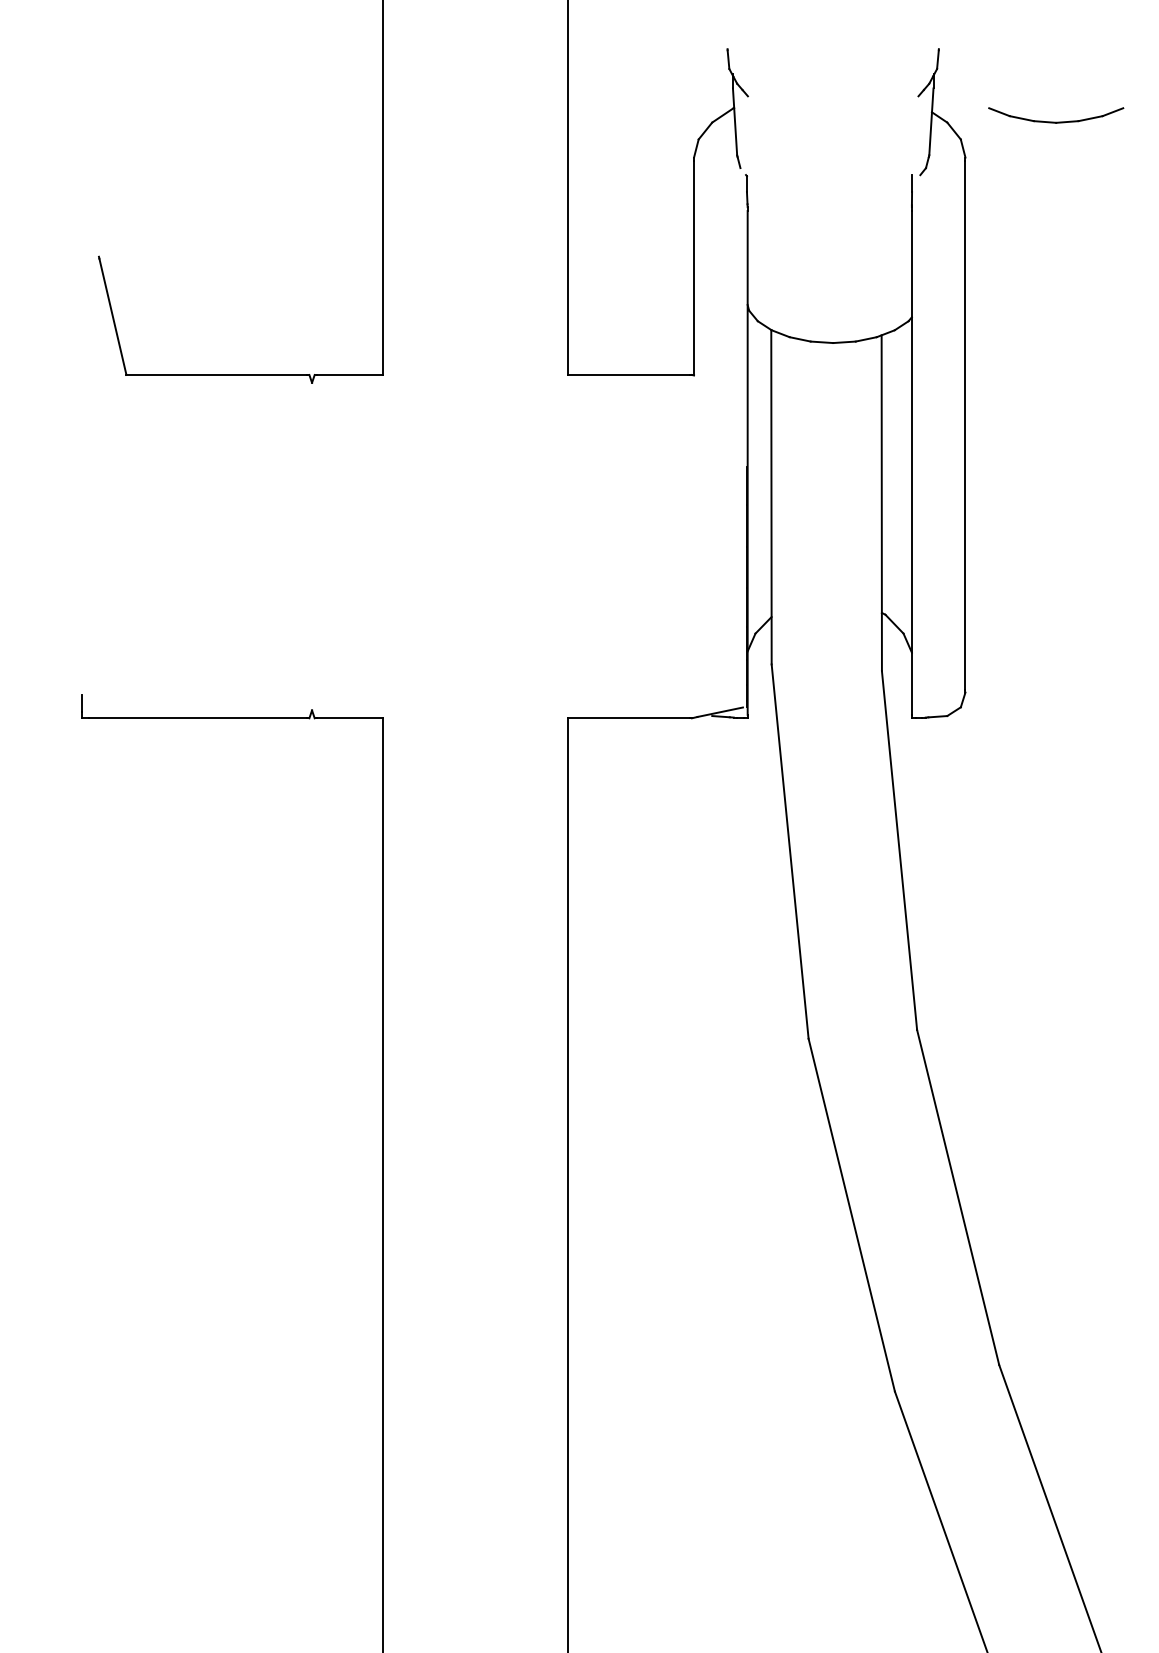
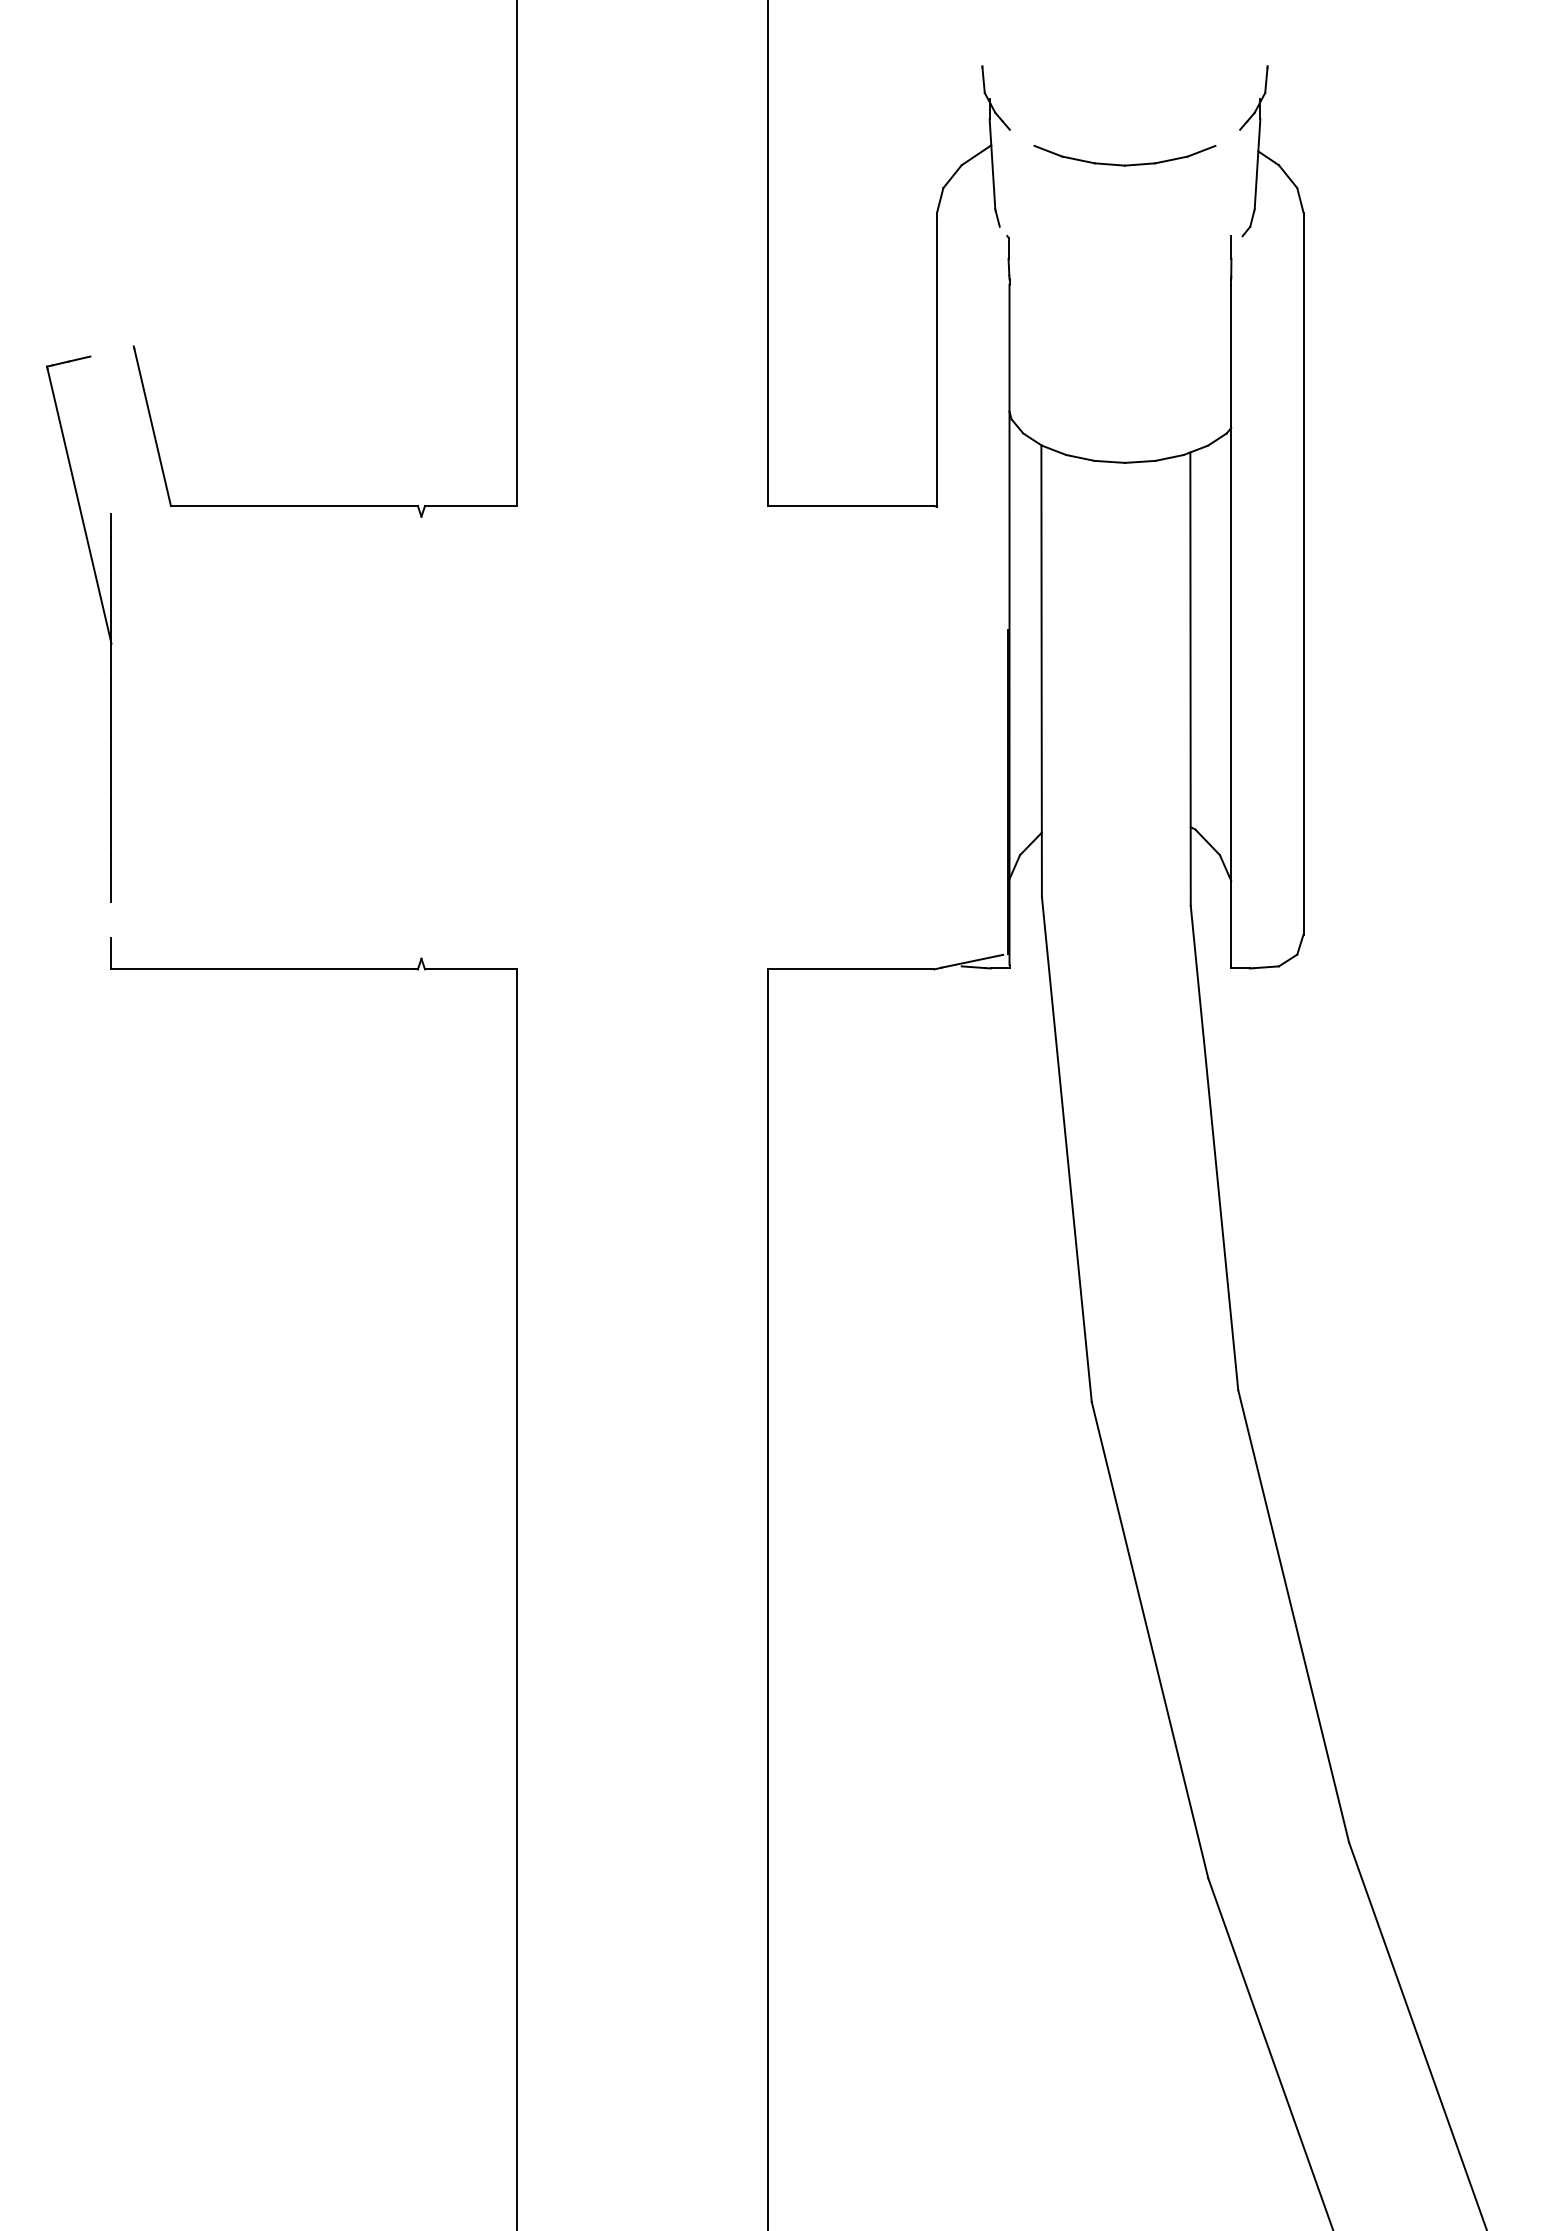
part: (1055, 121) -> (1124, 164), moved
part: (77, 462) -> (105, 623), added

